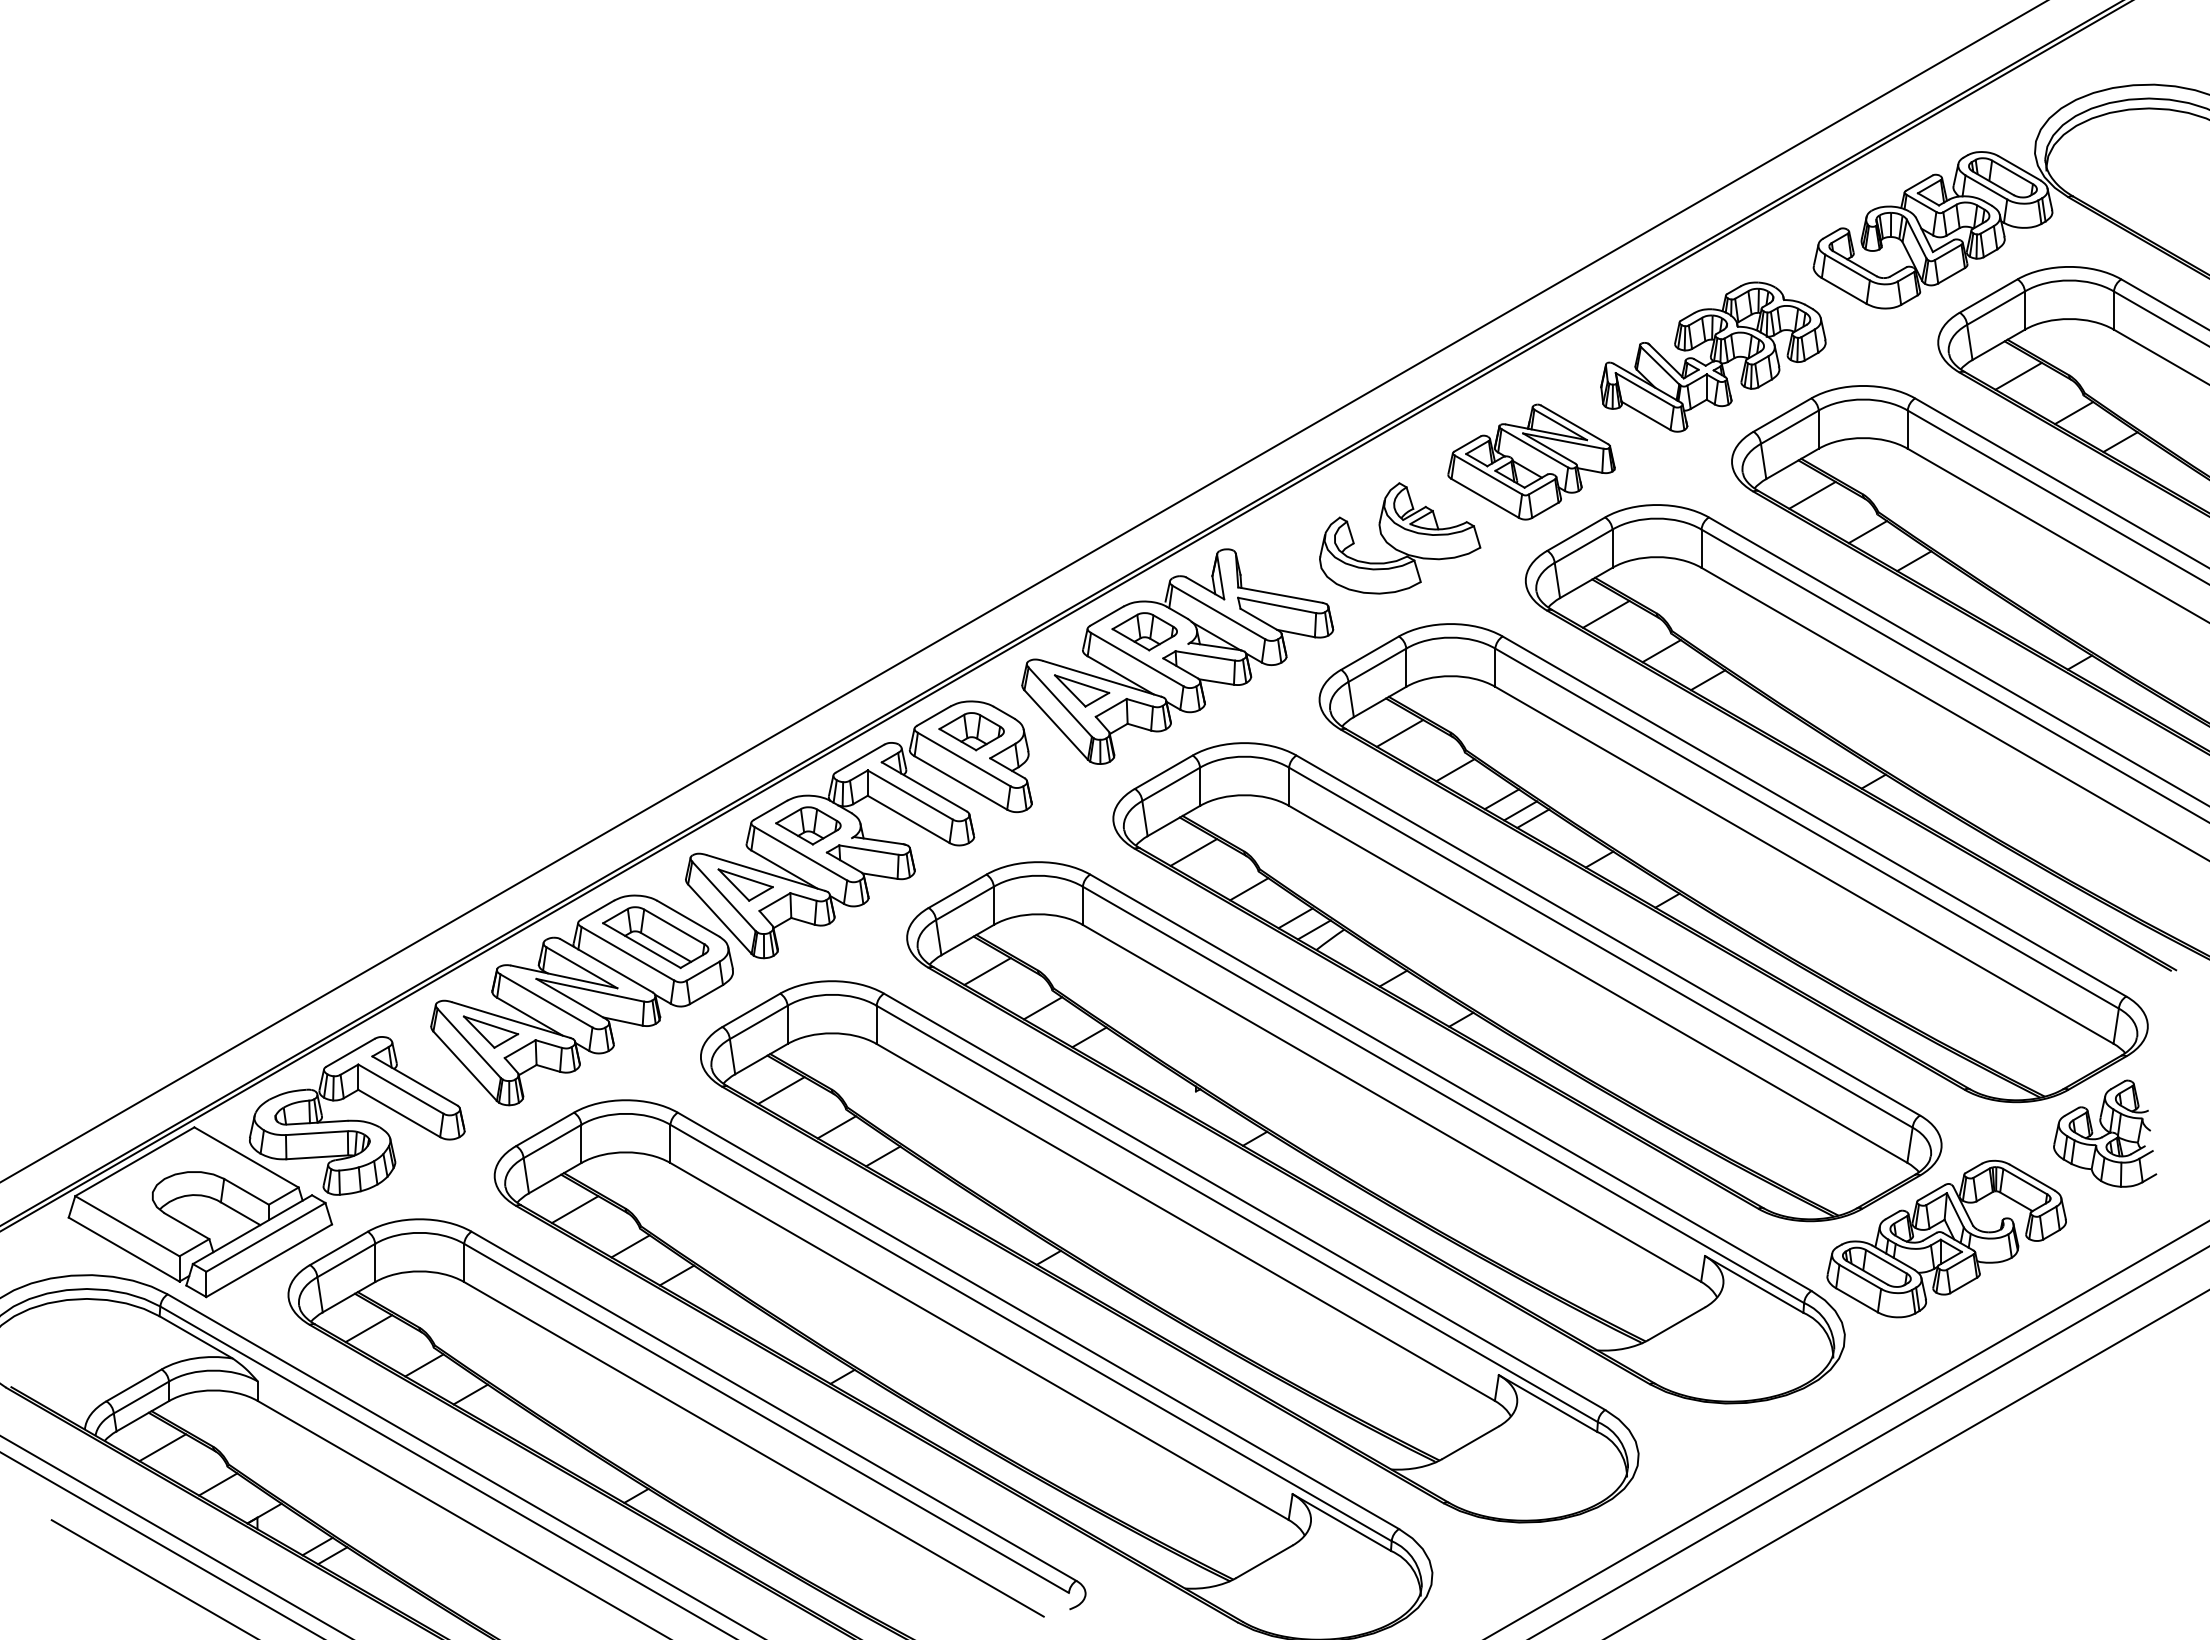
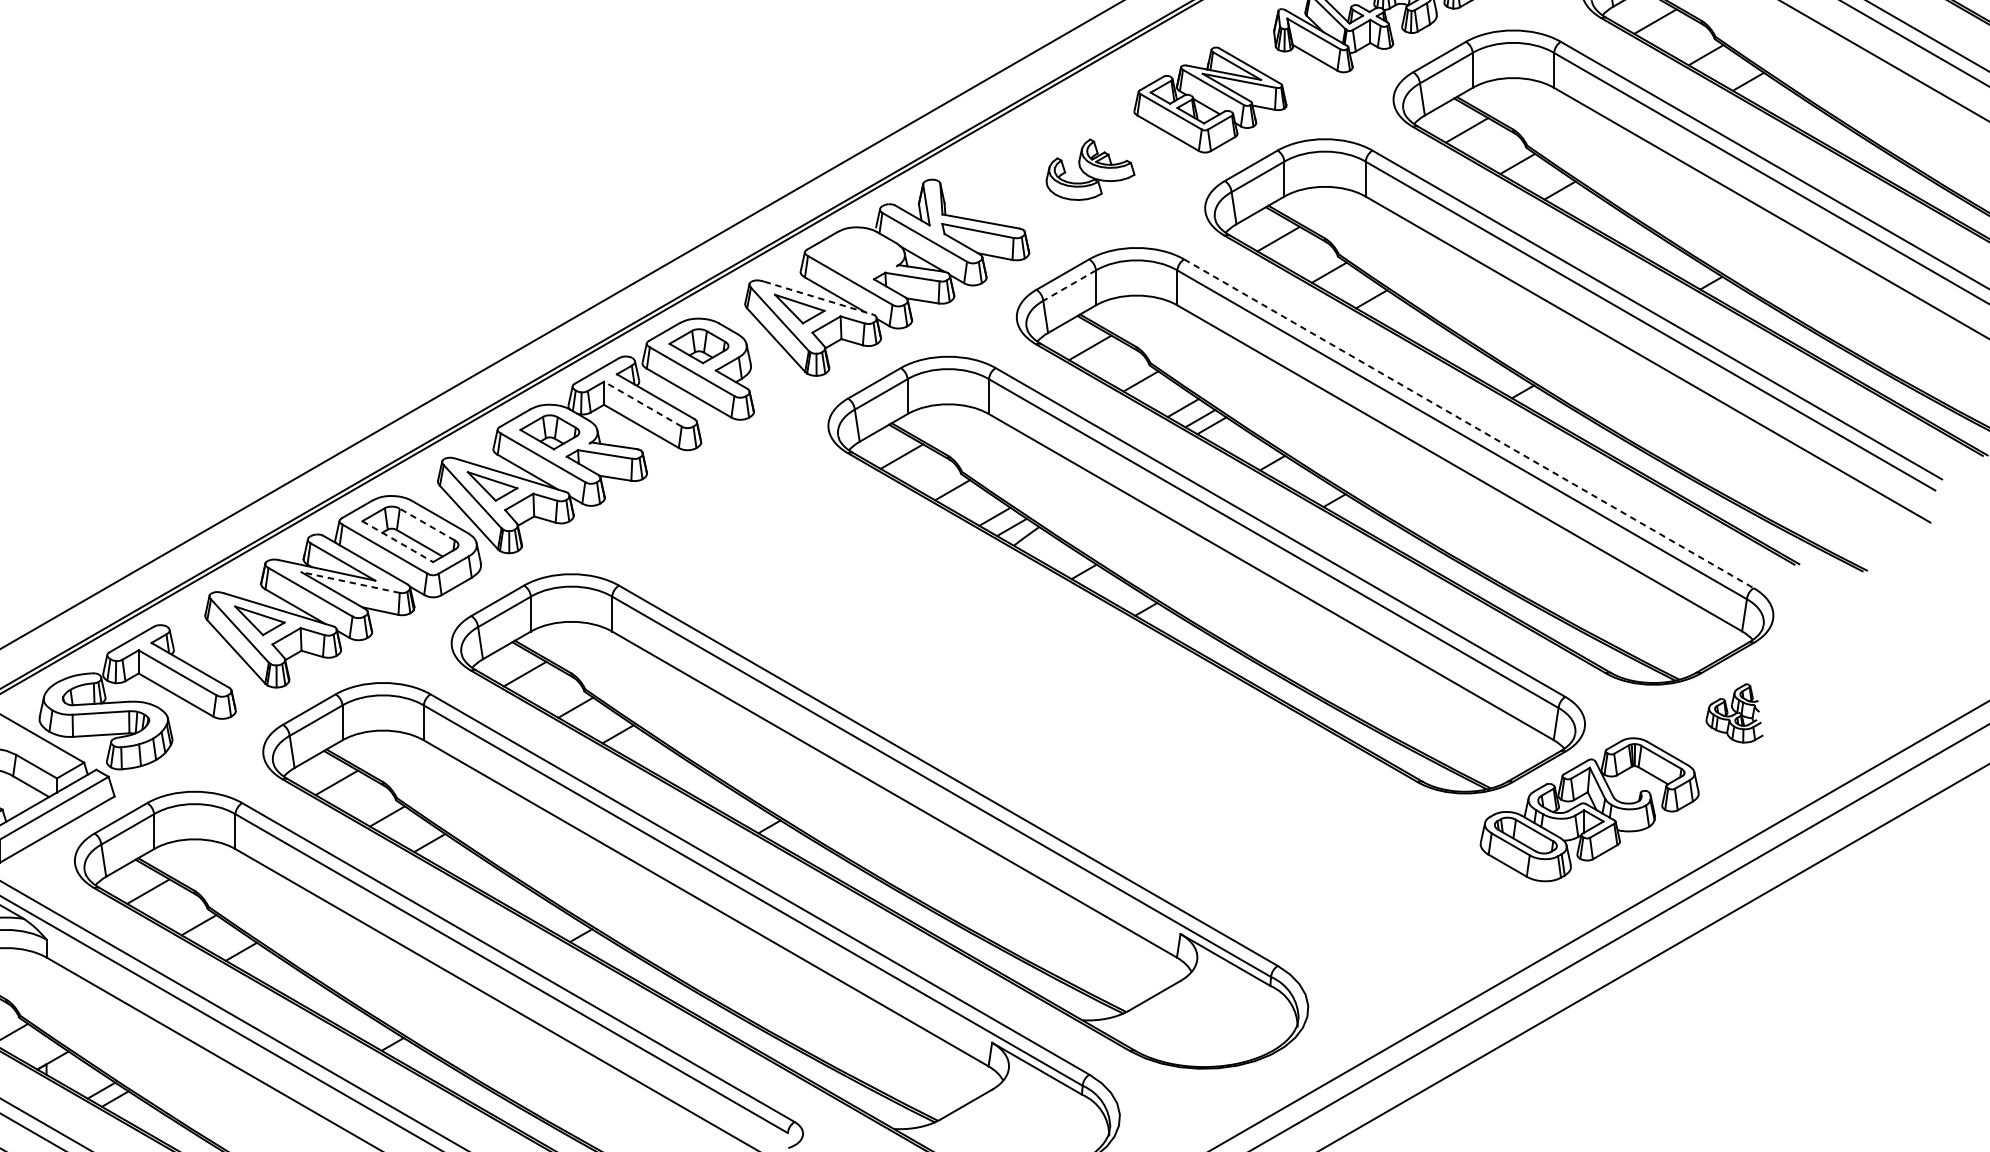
part: (1400, 538) -> (1090, 169), size x0.6
part: (1144, 631) -> (856, 254), removed
line: (1376, 665) -> (1068, 285), solid -> dashed
line: (1102, 678) -> (818, 297), solid -> dashed
line: (909, 794) -> (642, 403), solid -> dashed
line: (1814, 816) -> (1468, 423), solid -> dashed
line: (674, 926) -> (427, 524), solid -> dashed
line: (641, 945) -> (397, 541), solid -> dashed
line: (590, 990) -> (350, 582), solid -> dashed
part: (1375, 1132) -> (1067, 712), removed
part: (2105, 1133) -> (1734, 713), size x0.6

